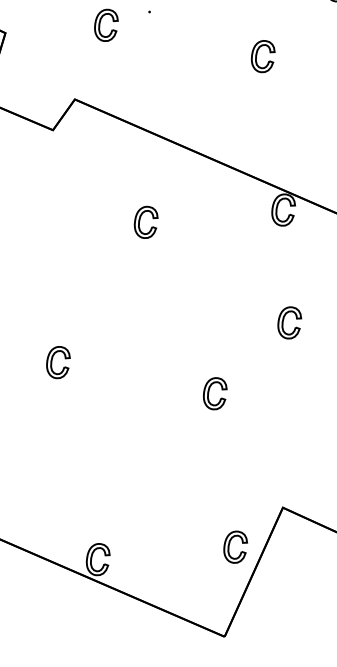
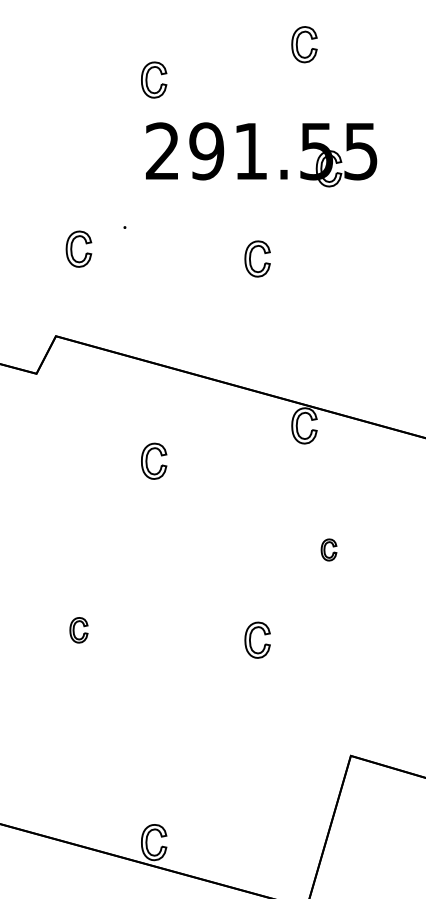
part: (289, 322) -> (328, 549), size x0.6
part: (57, 361) -> (78, 629), size x0.7
part: (229, 545) -> (297, 806), removed

